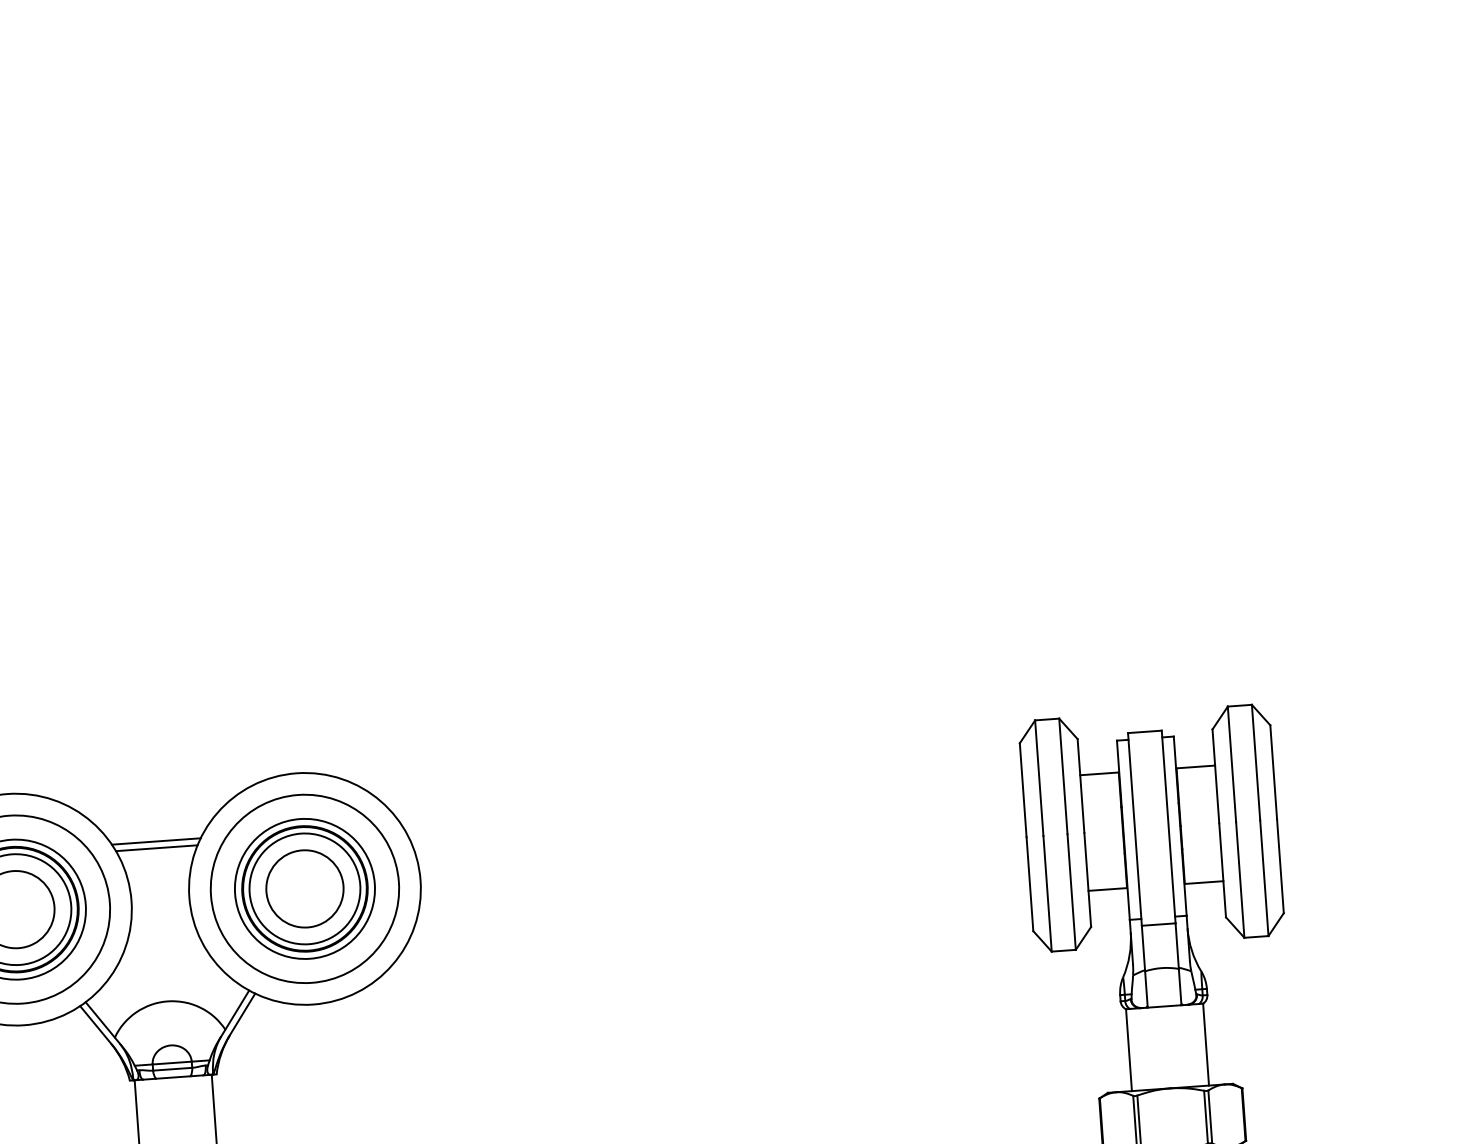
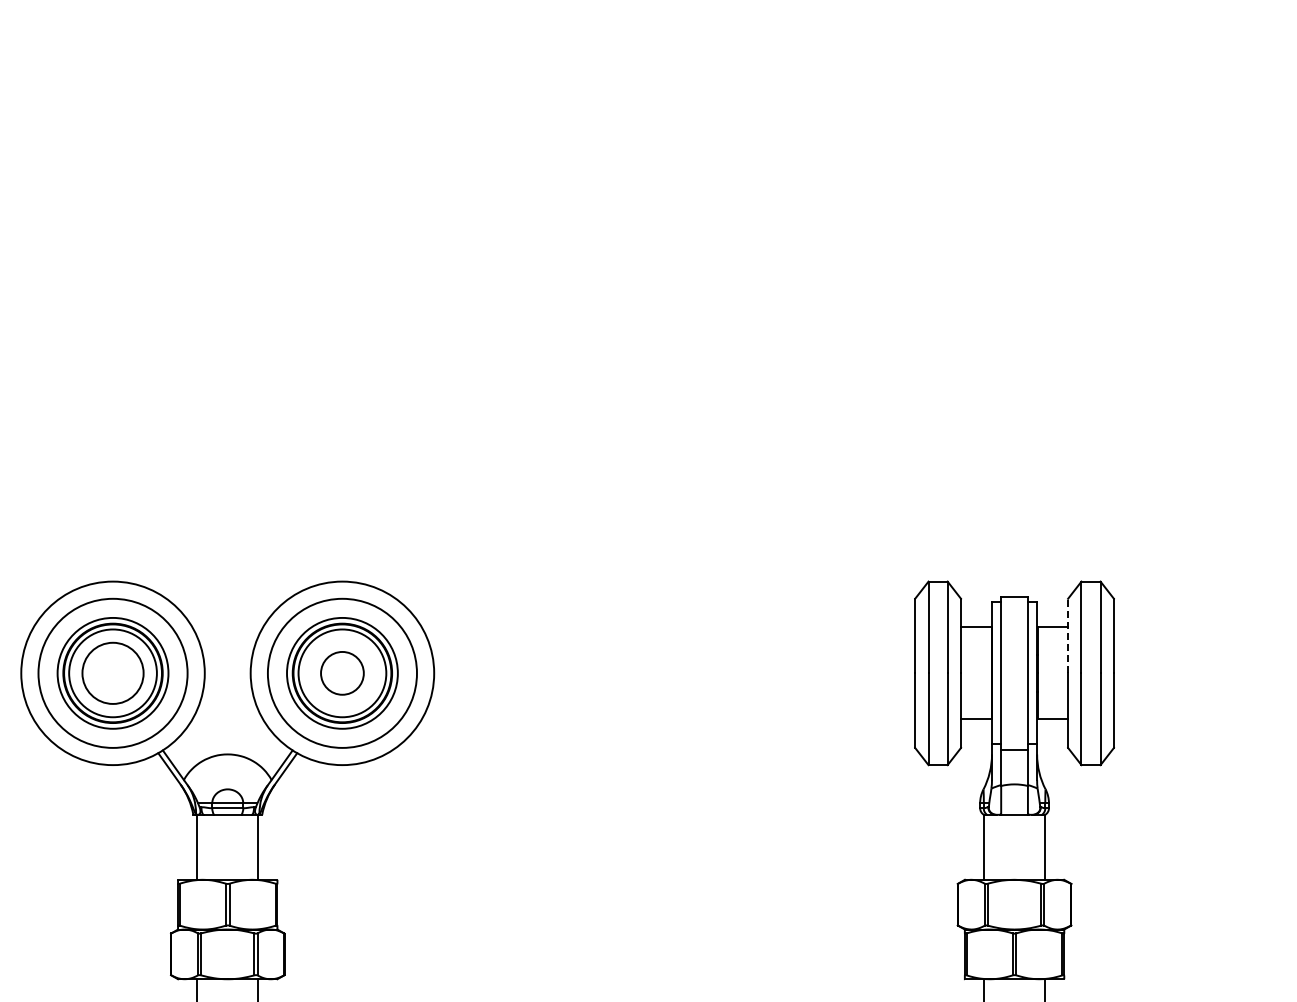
line: (1216, 775) -> (1068, 635), solid -> dashed
line: (155, 841) -> (227, 627), removed
line: (156, 847) -> (227, 632), removed
circle: (304, 887) -> (342, 672), size x0.7

